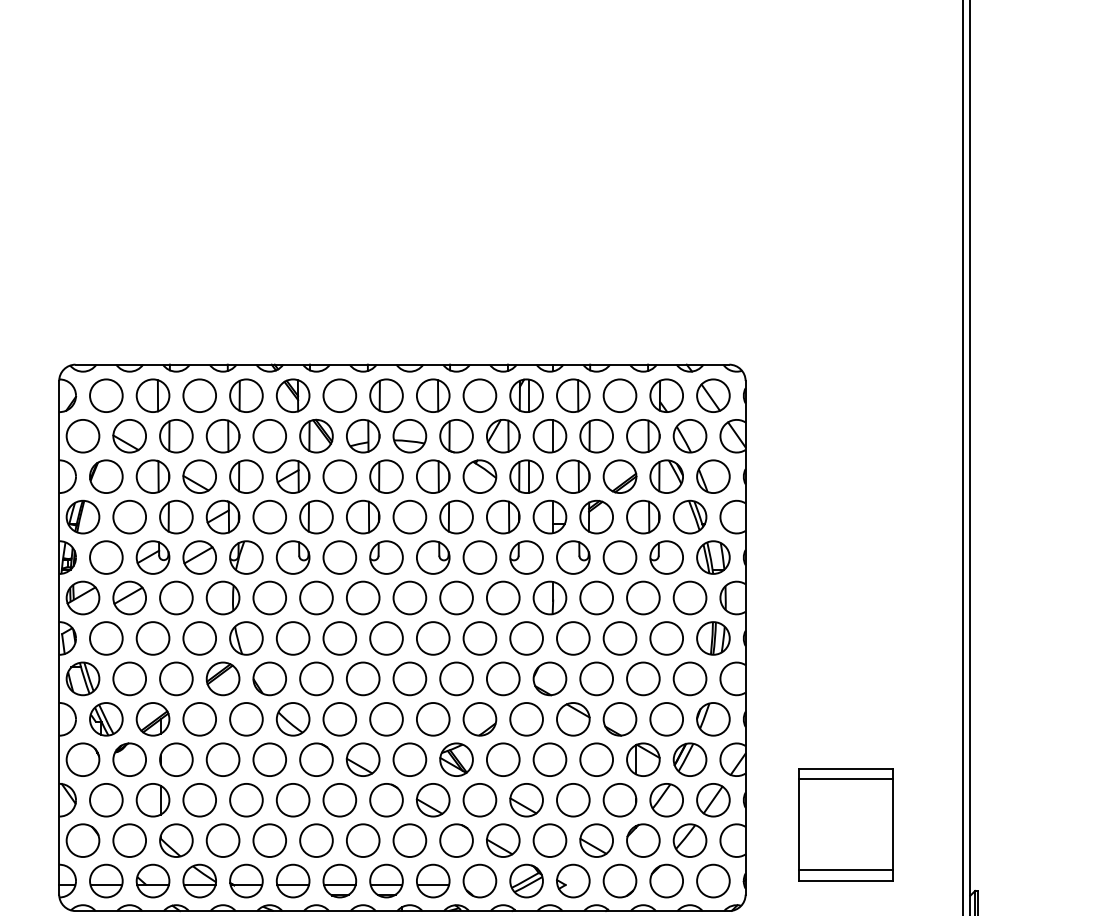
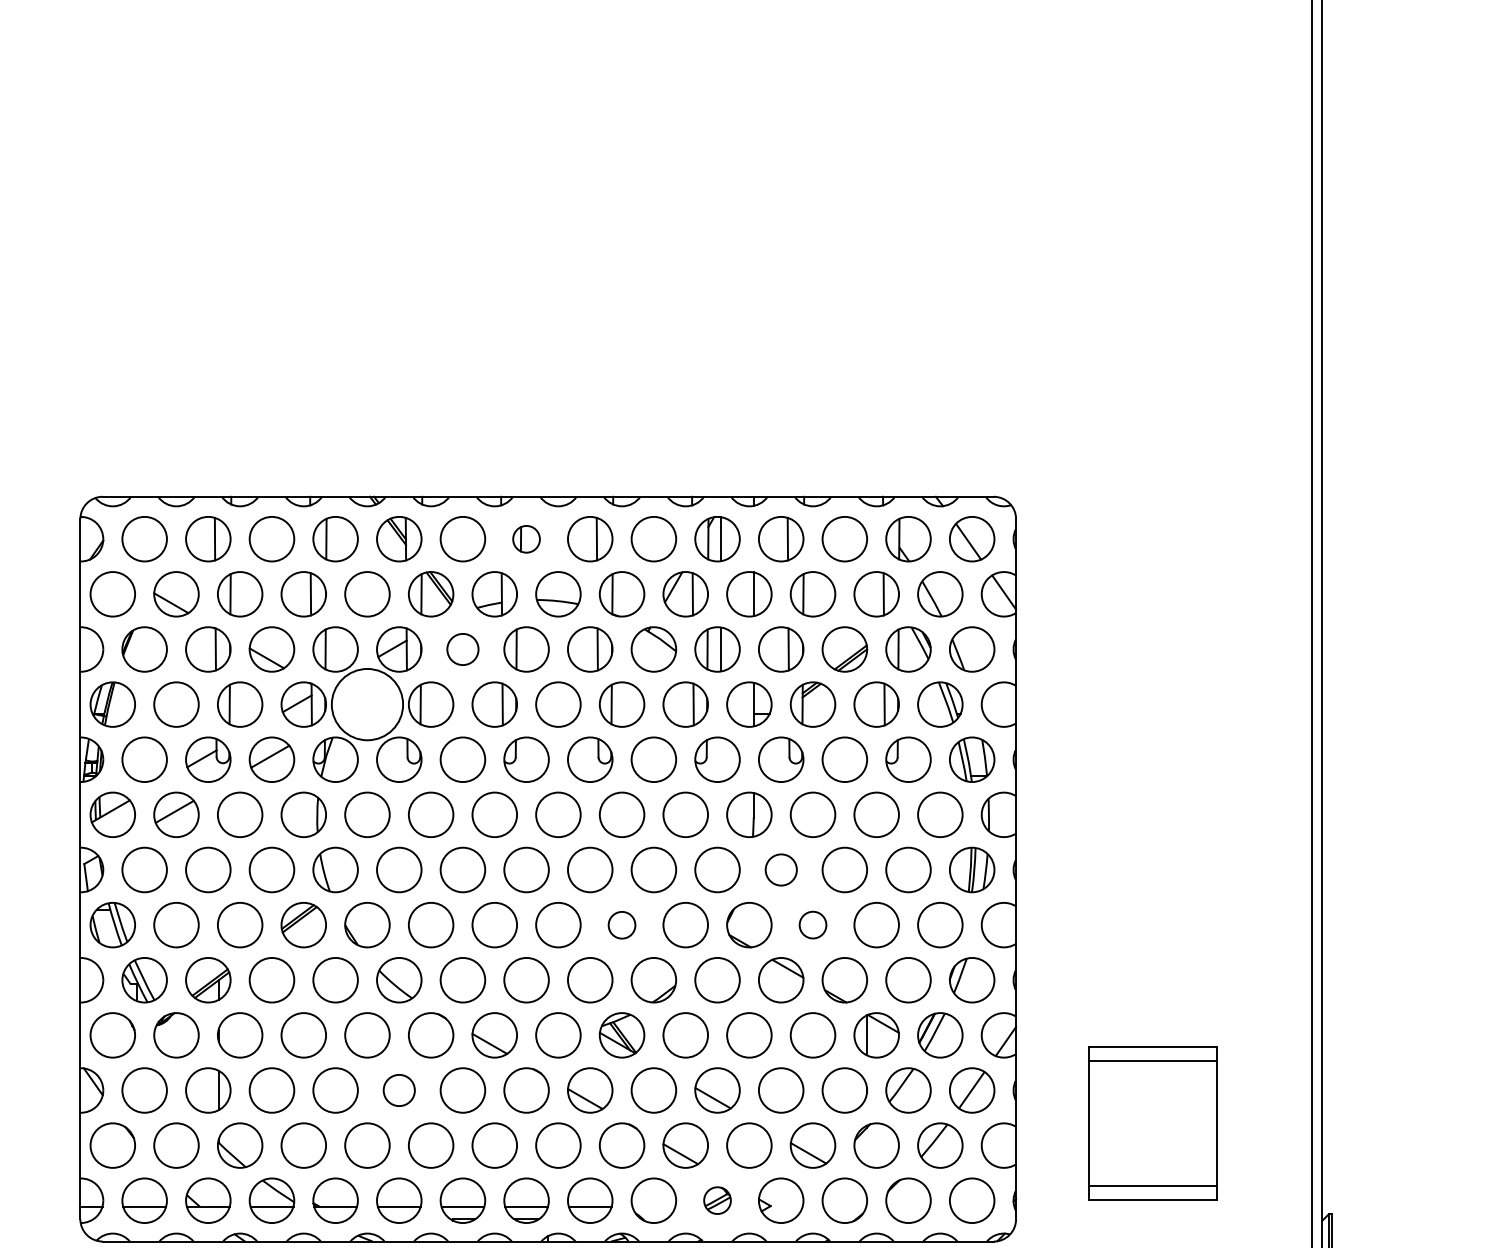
part: (386, 396) -> (526, 539), size x0.6
circle: (339, 476) -> (462, 649), size x0.7
circle: (269, 517) -> (367, 704), size x1.6
circle: (573, 638) -> (781, 869), size x0.7
circle: (596, 678) -> (812, 924), size x0.6
circle: (456, 679) -> (621, 925), size x0.6
circle: (293, 800) -> (399, 1090), size x0.7
part: (526, 880) -> (717, 1200), size x0.6

